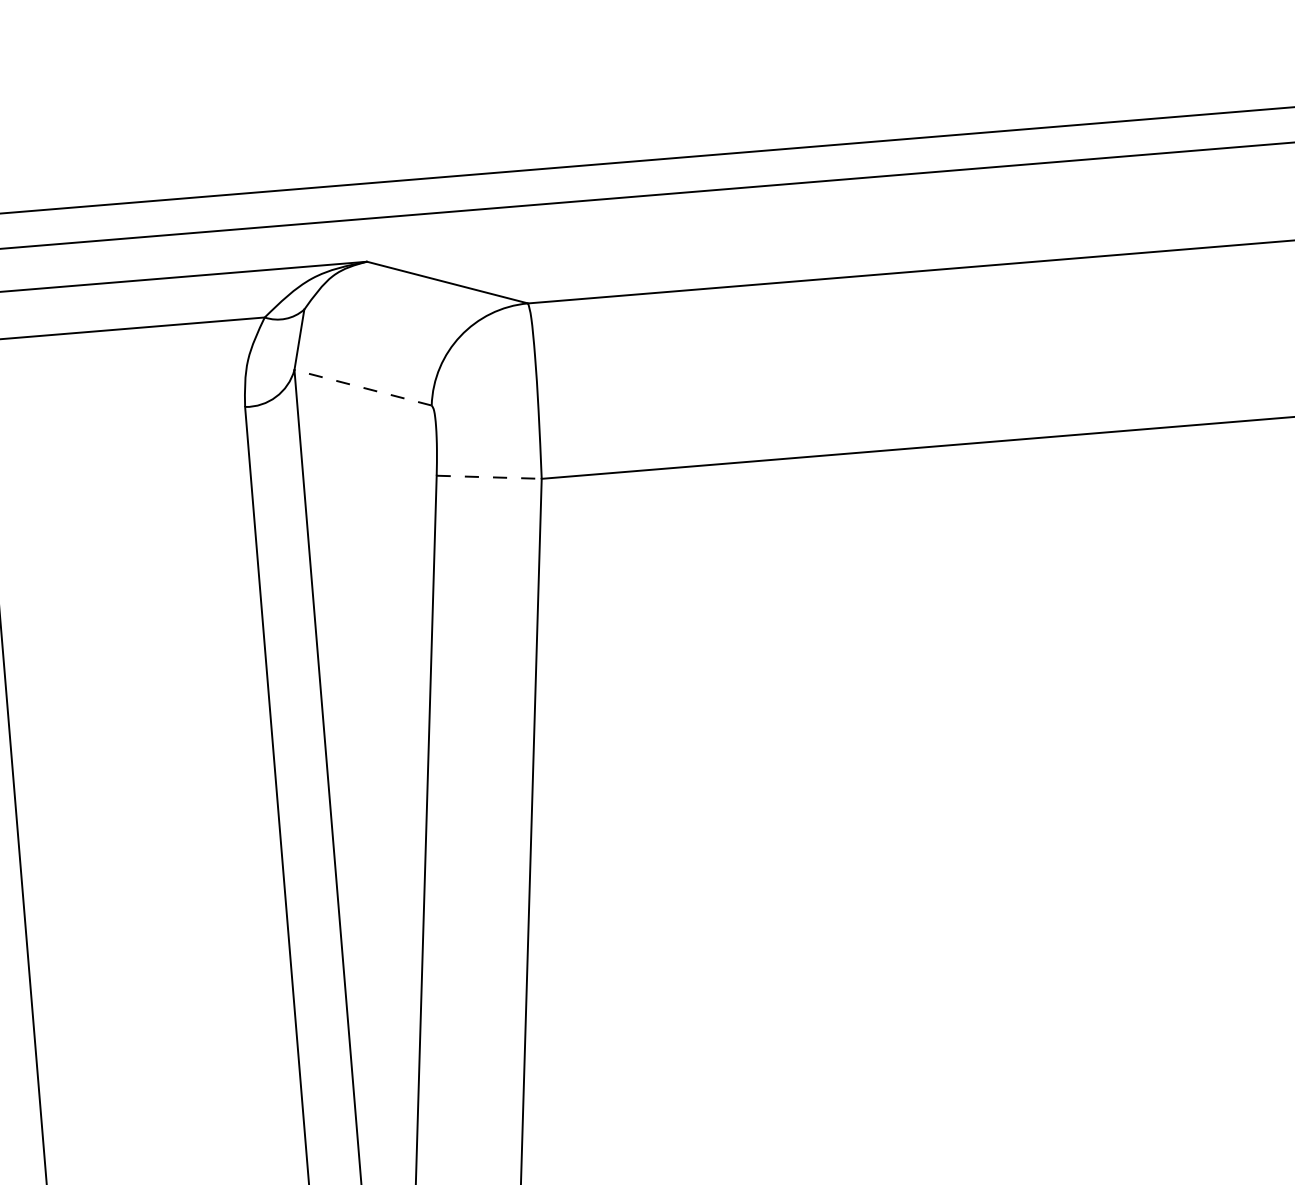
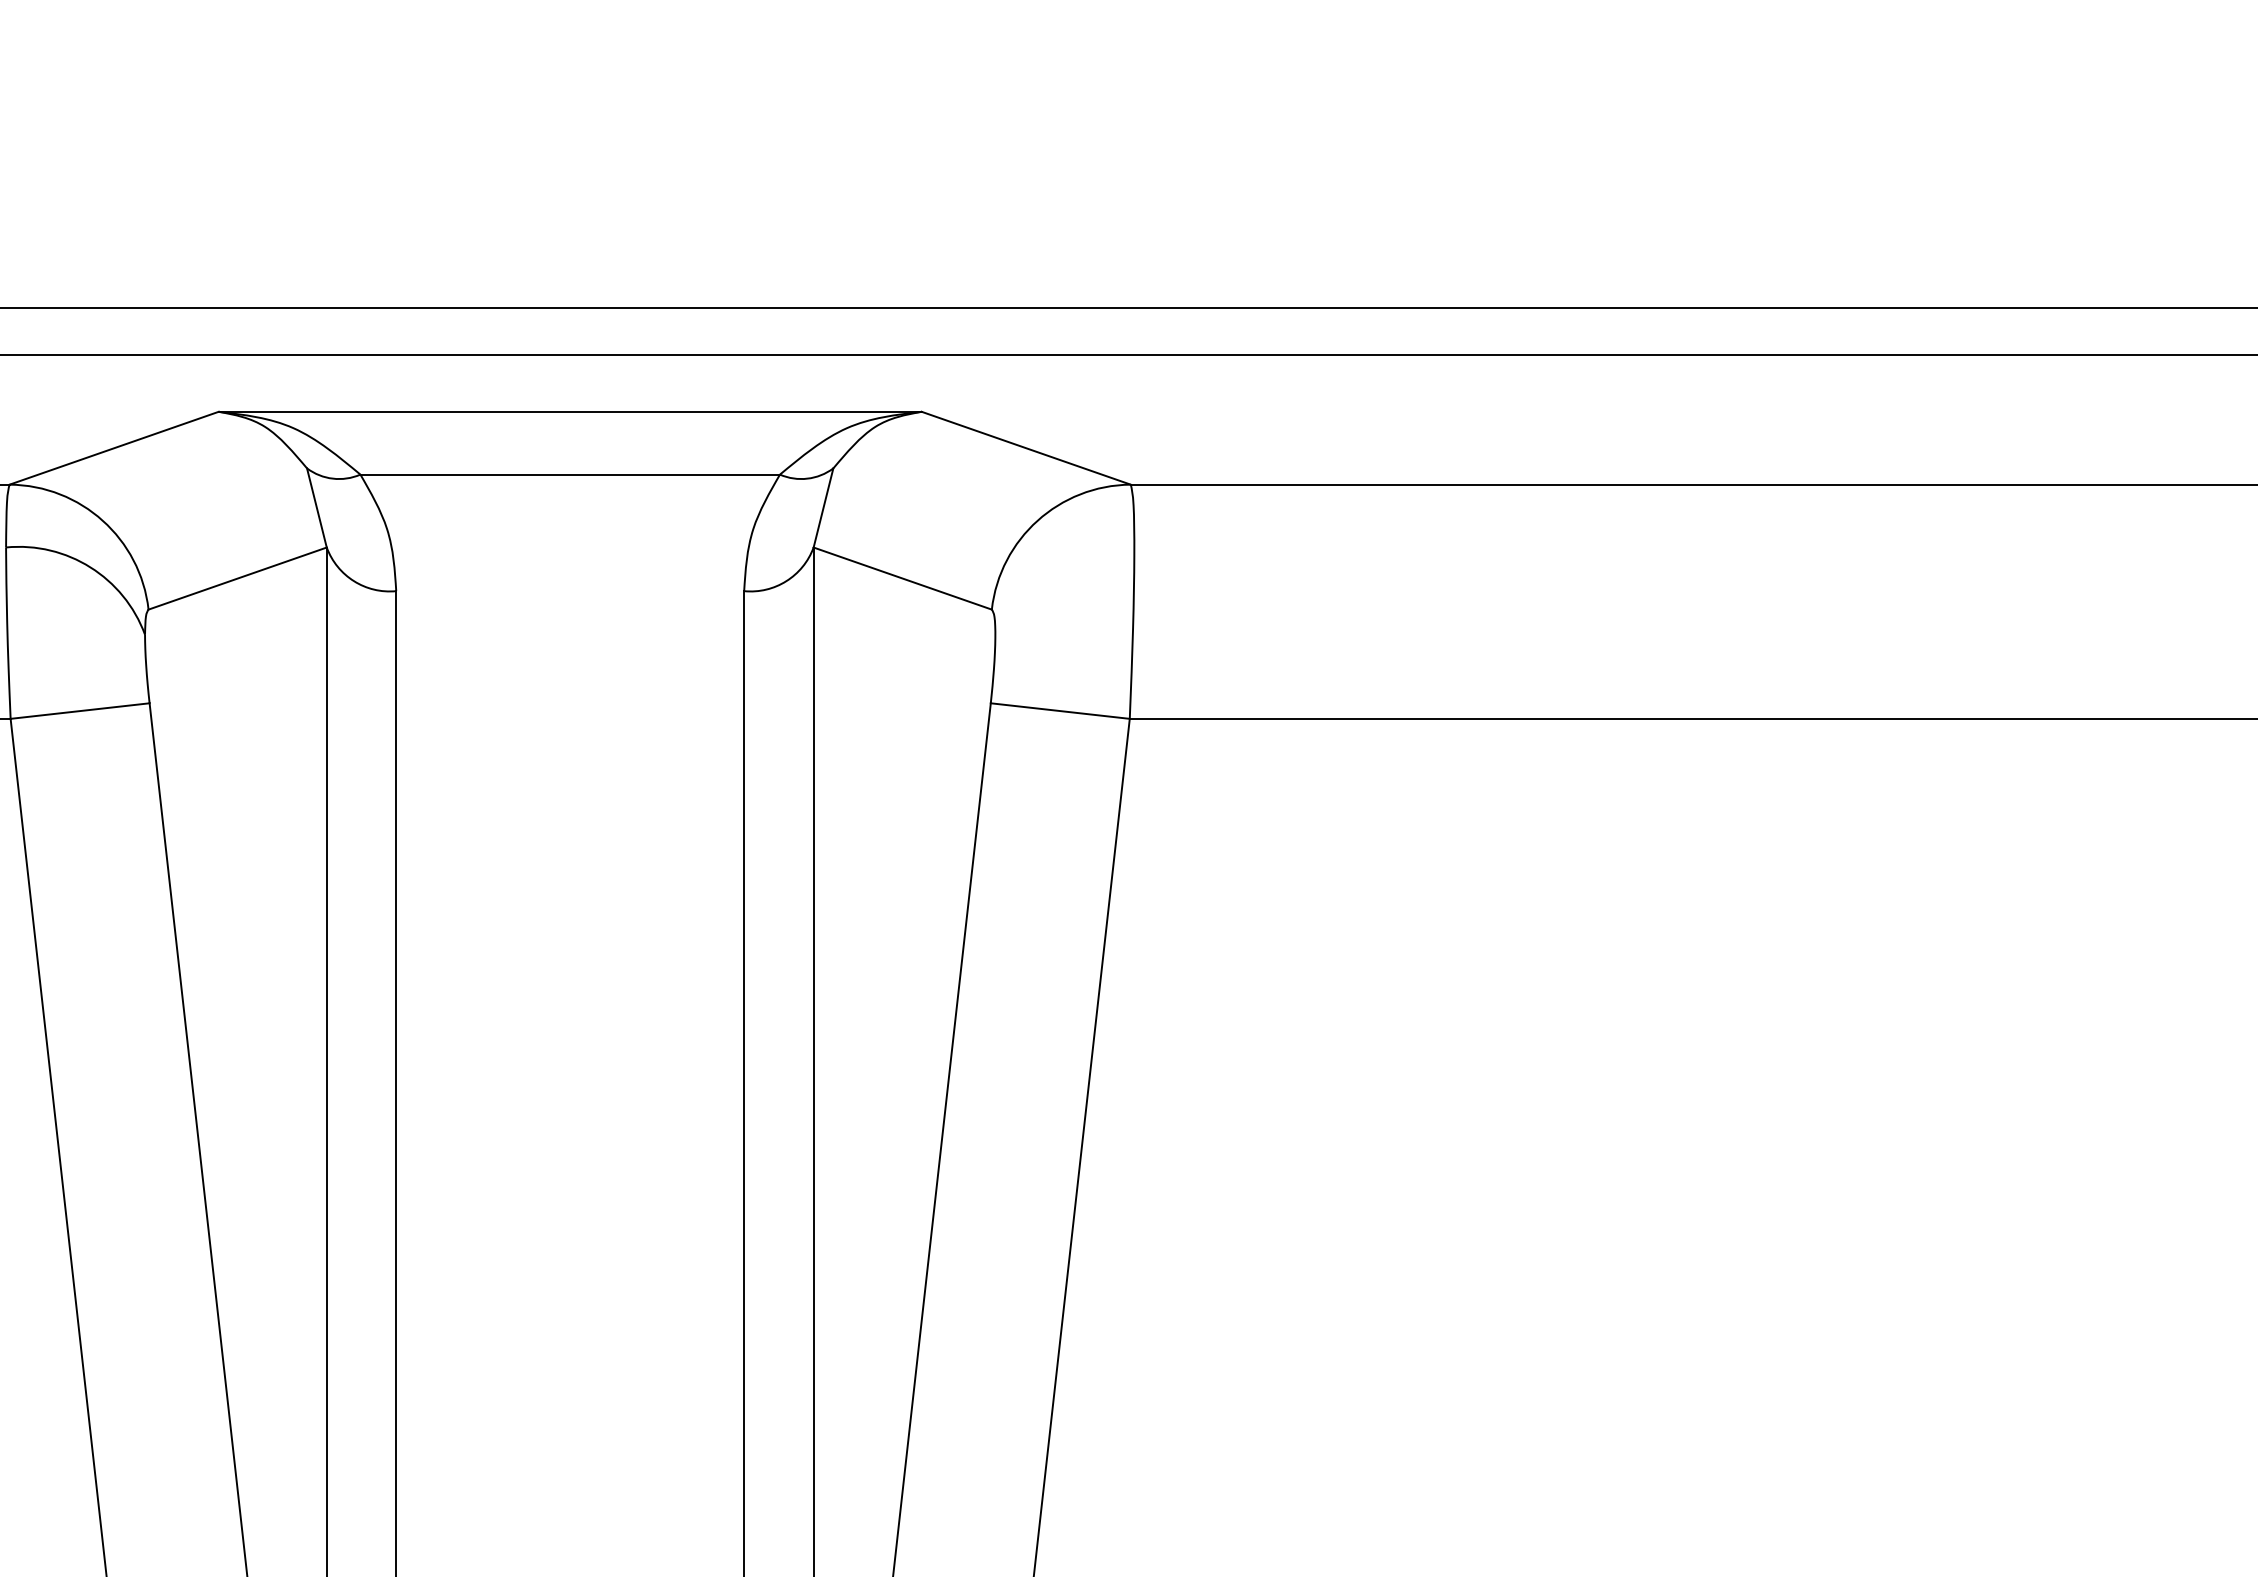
line: (362, 387) -> (902, 578), dashed -> solid
line: (489, 477) -> (1060, 711), dashed -> solid

